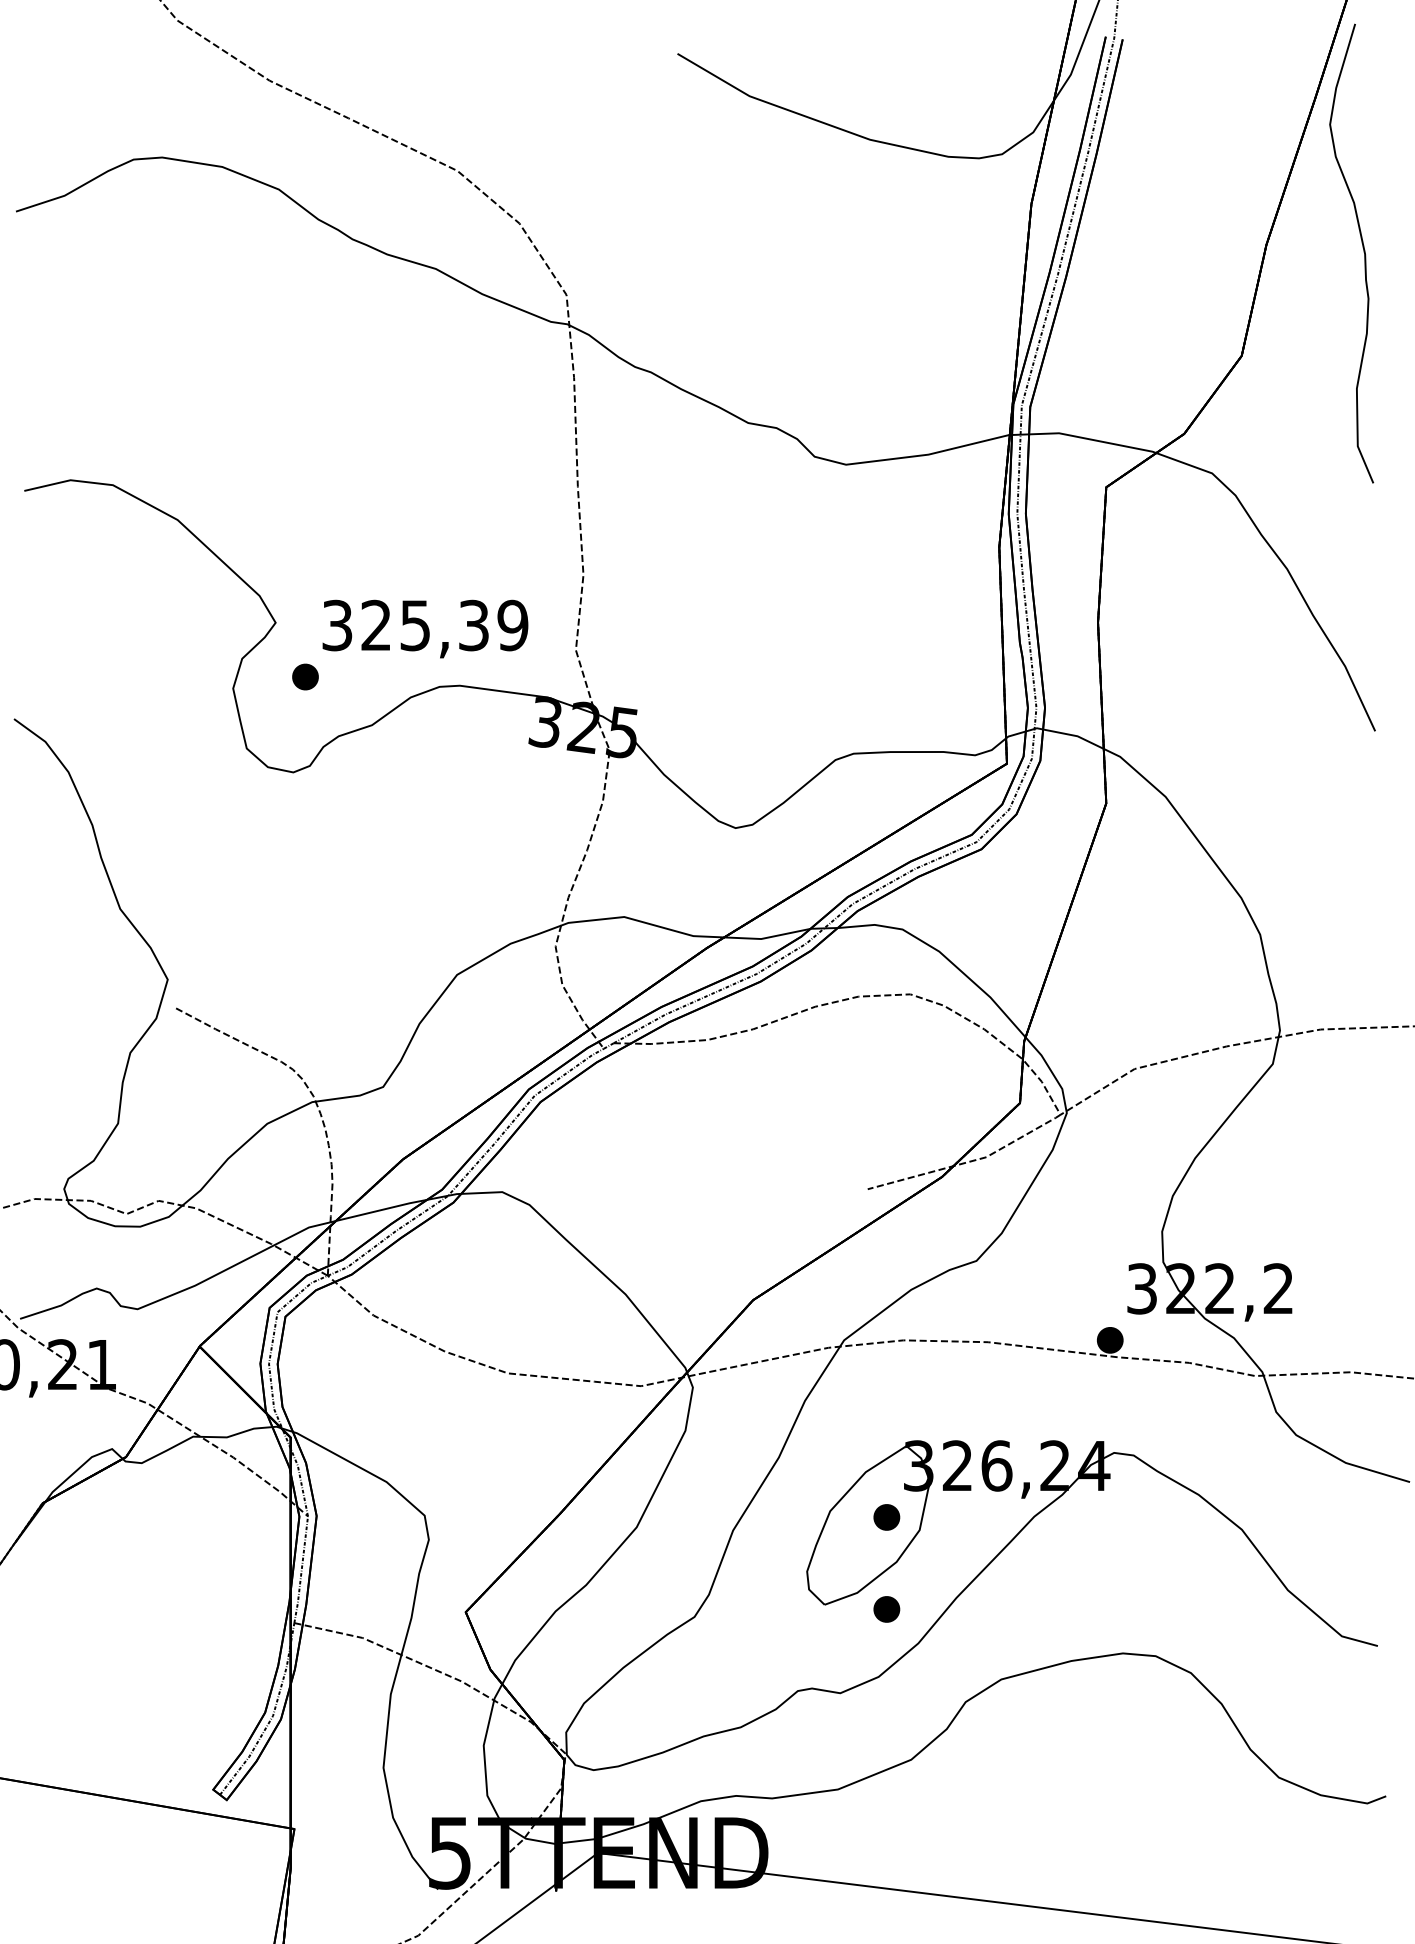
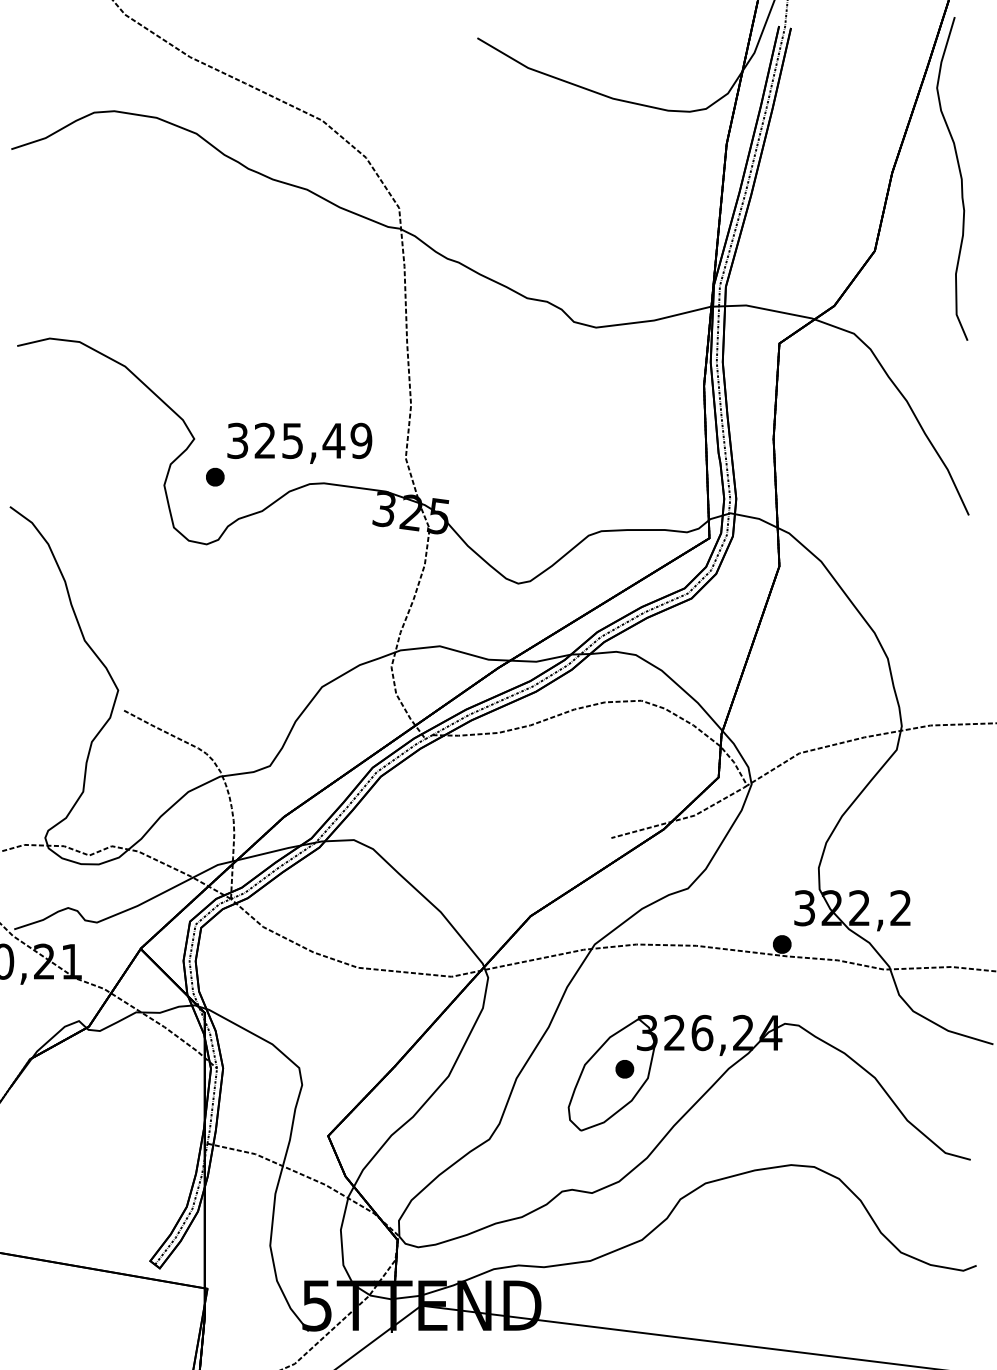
text: (473, 625) -> (333, 440), 325,39 -> 325,49
part: (886, 1609) -> (624, 1134), removed

